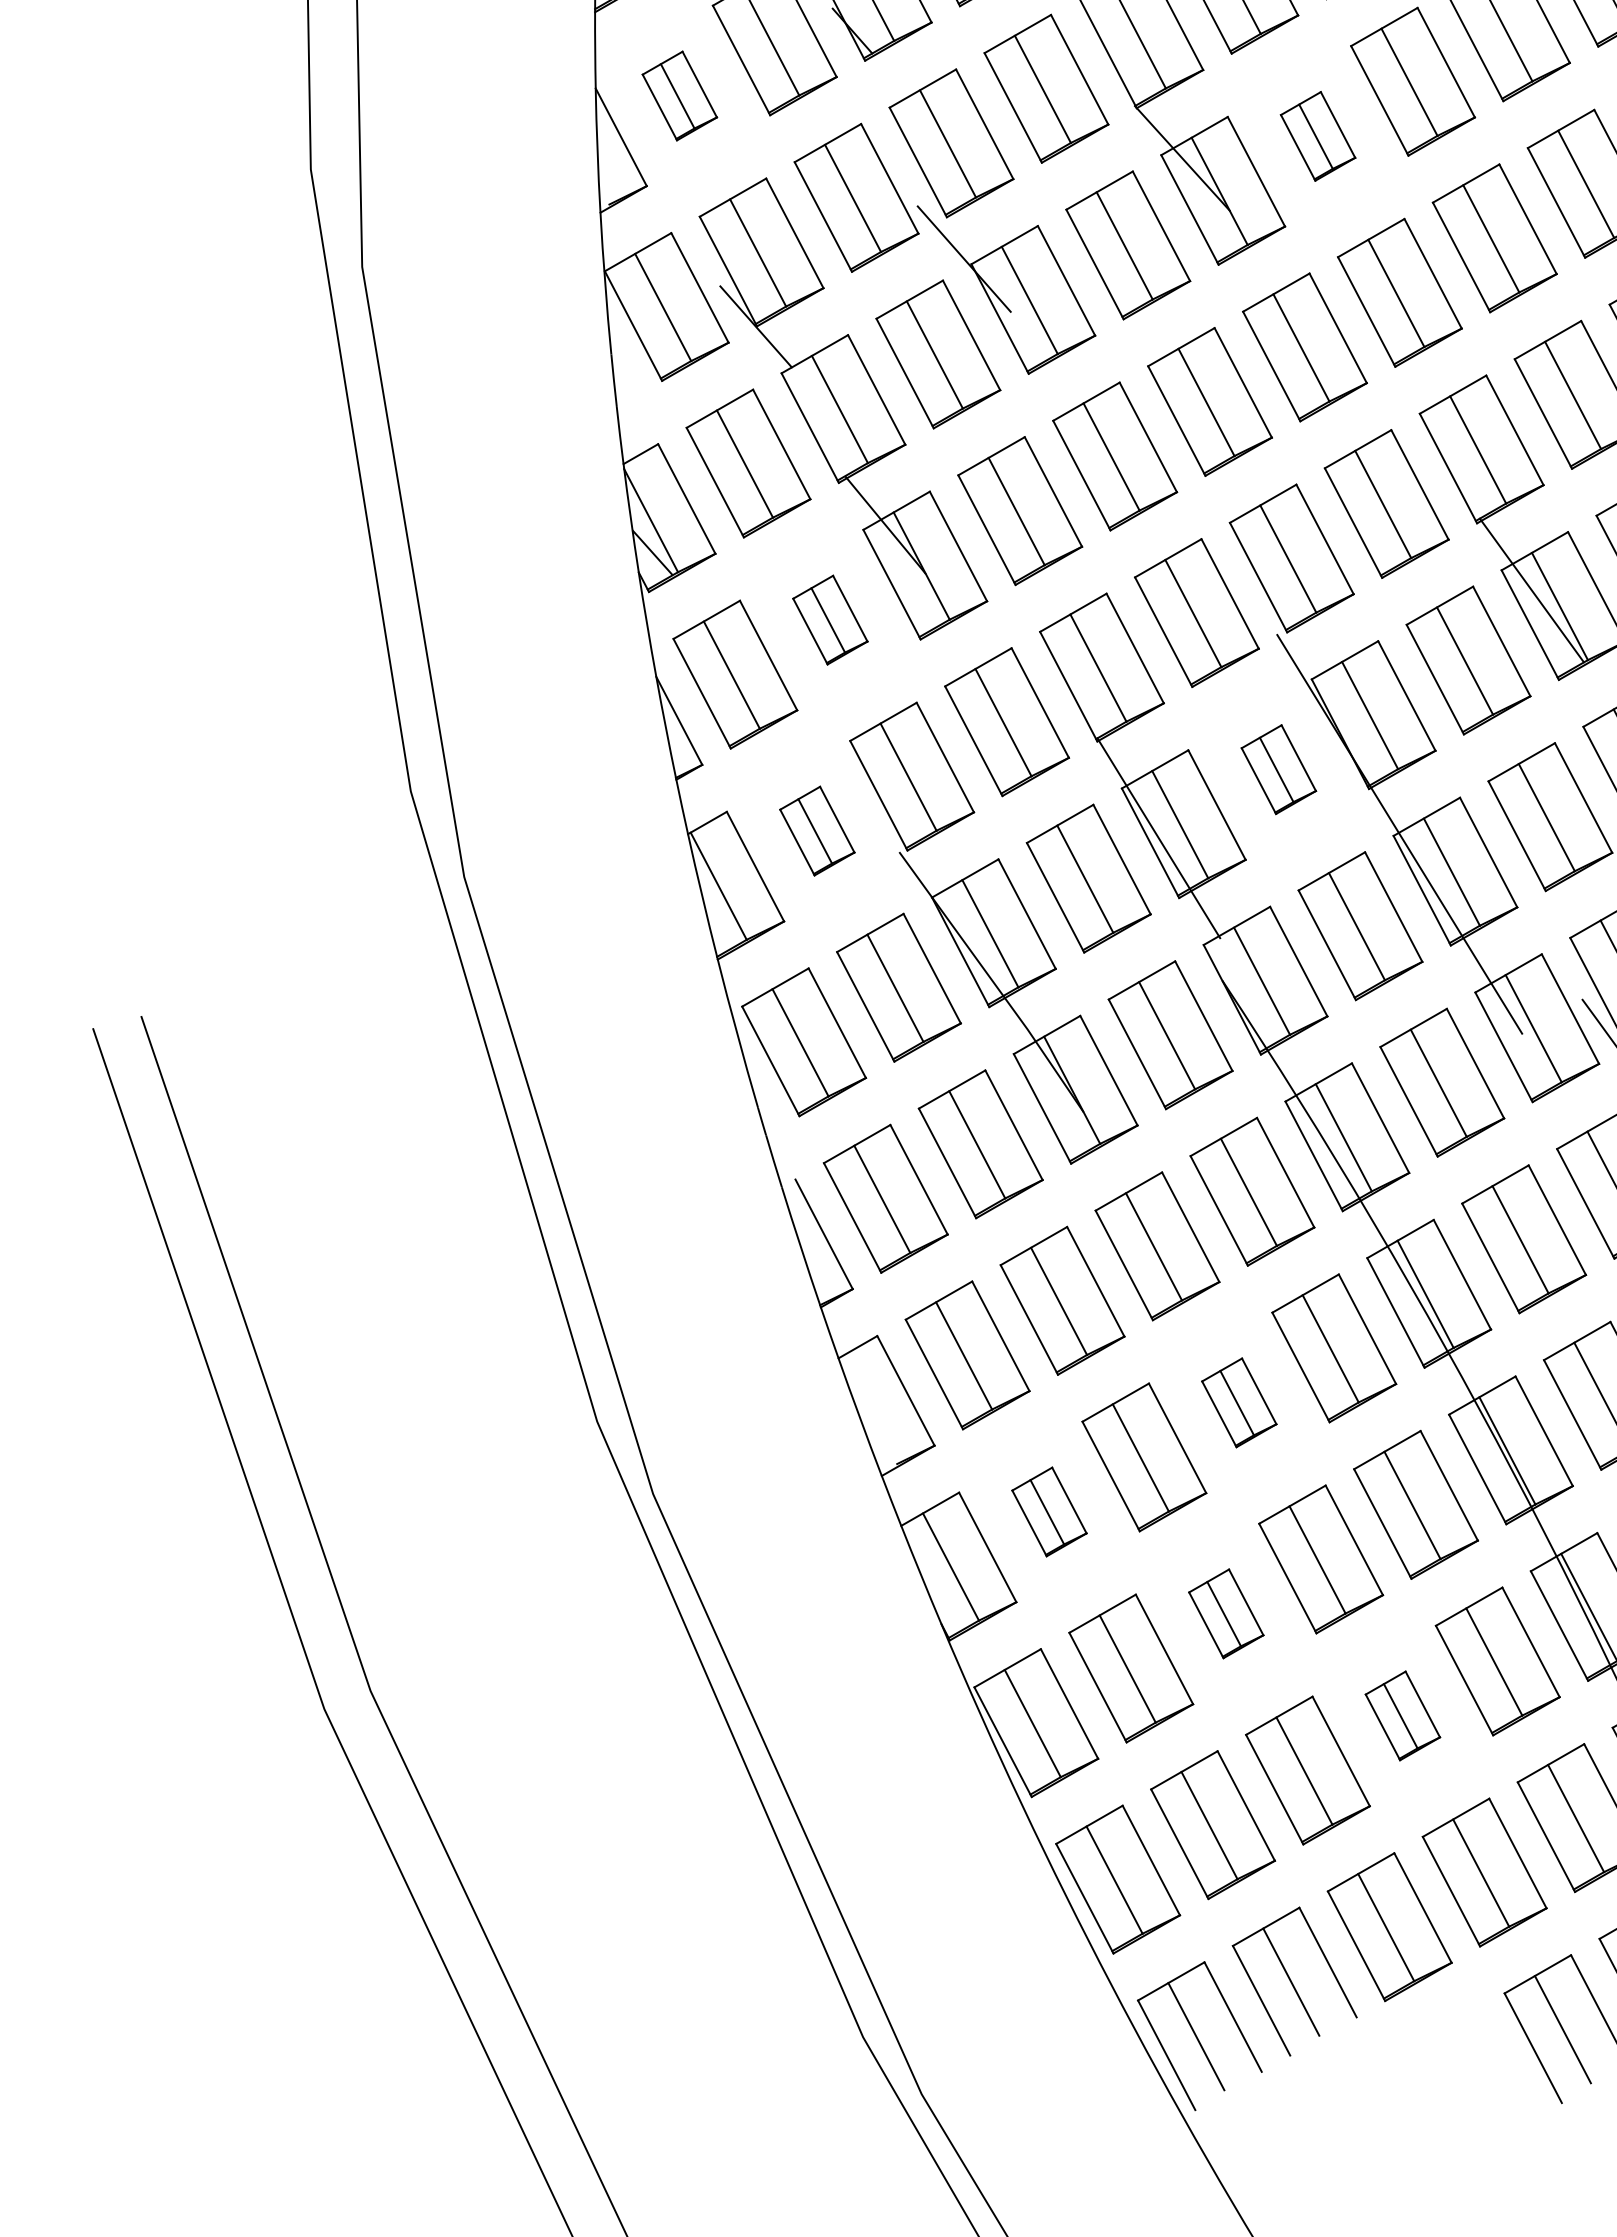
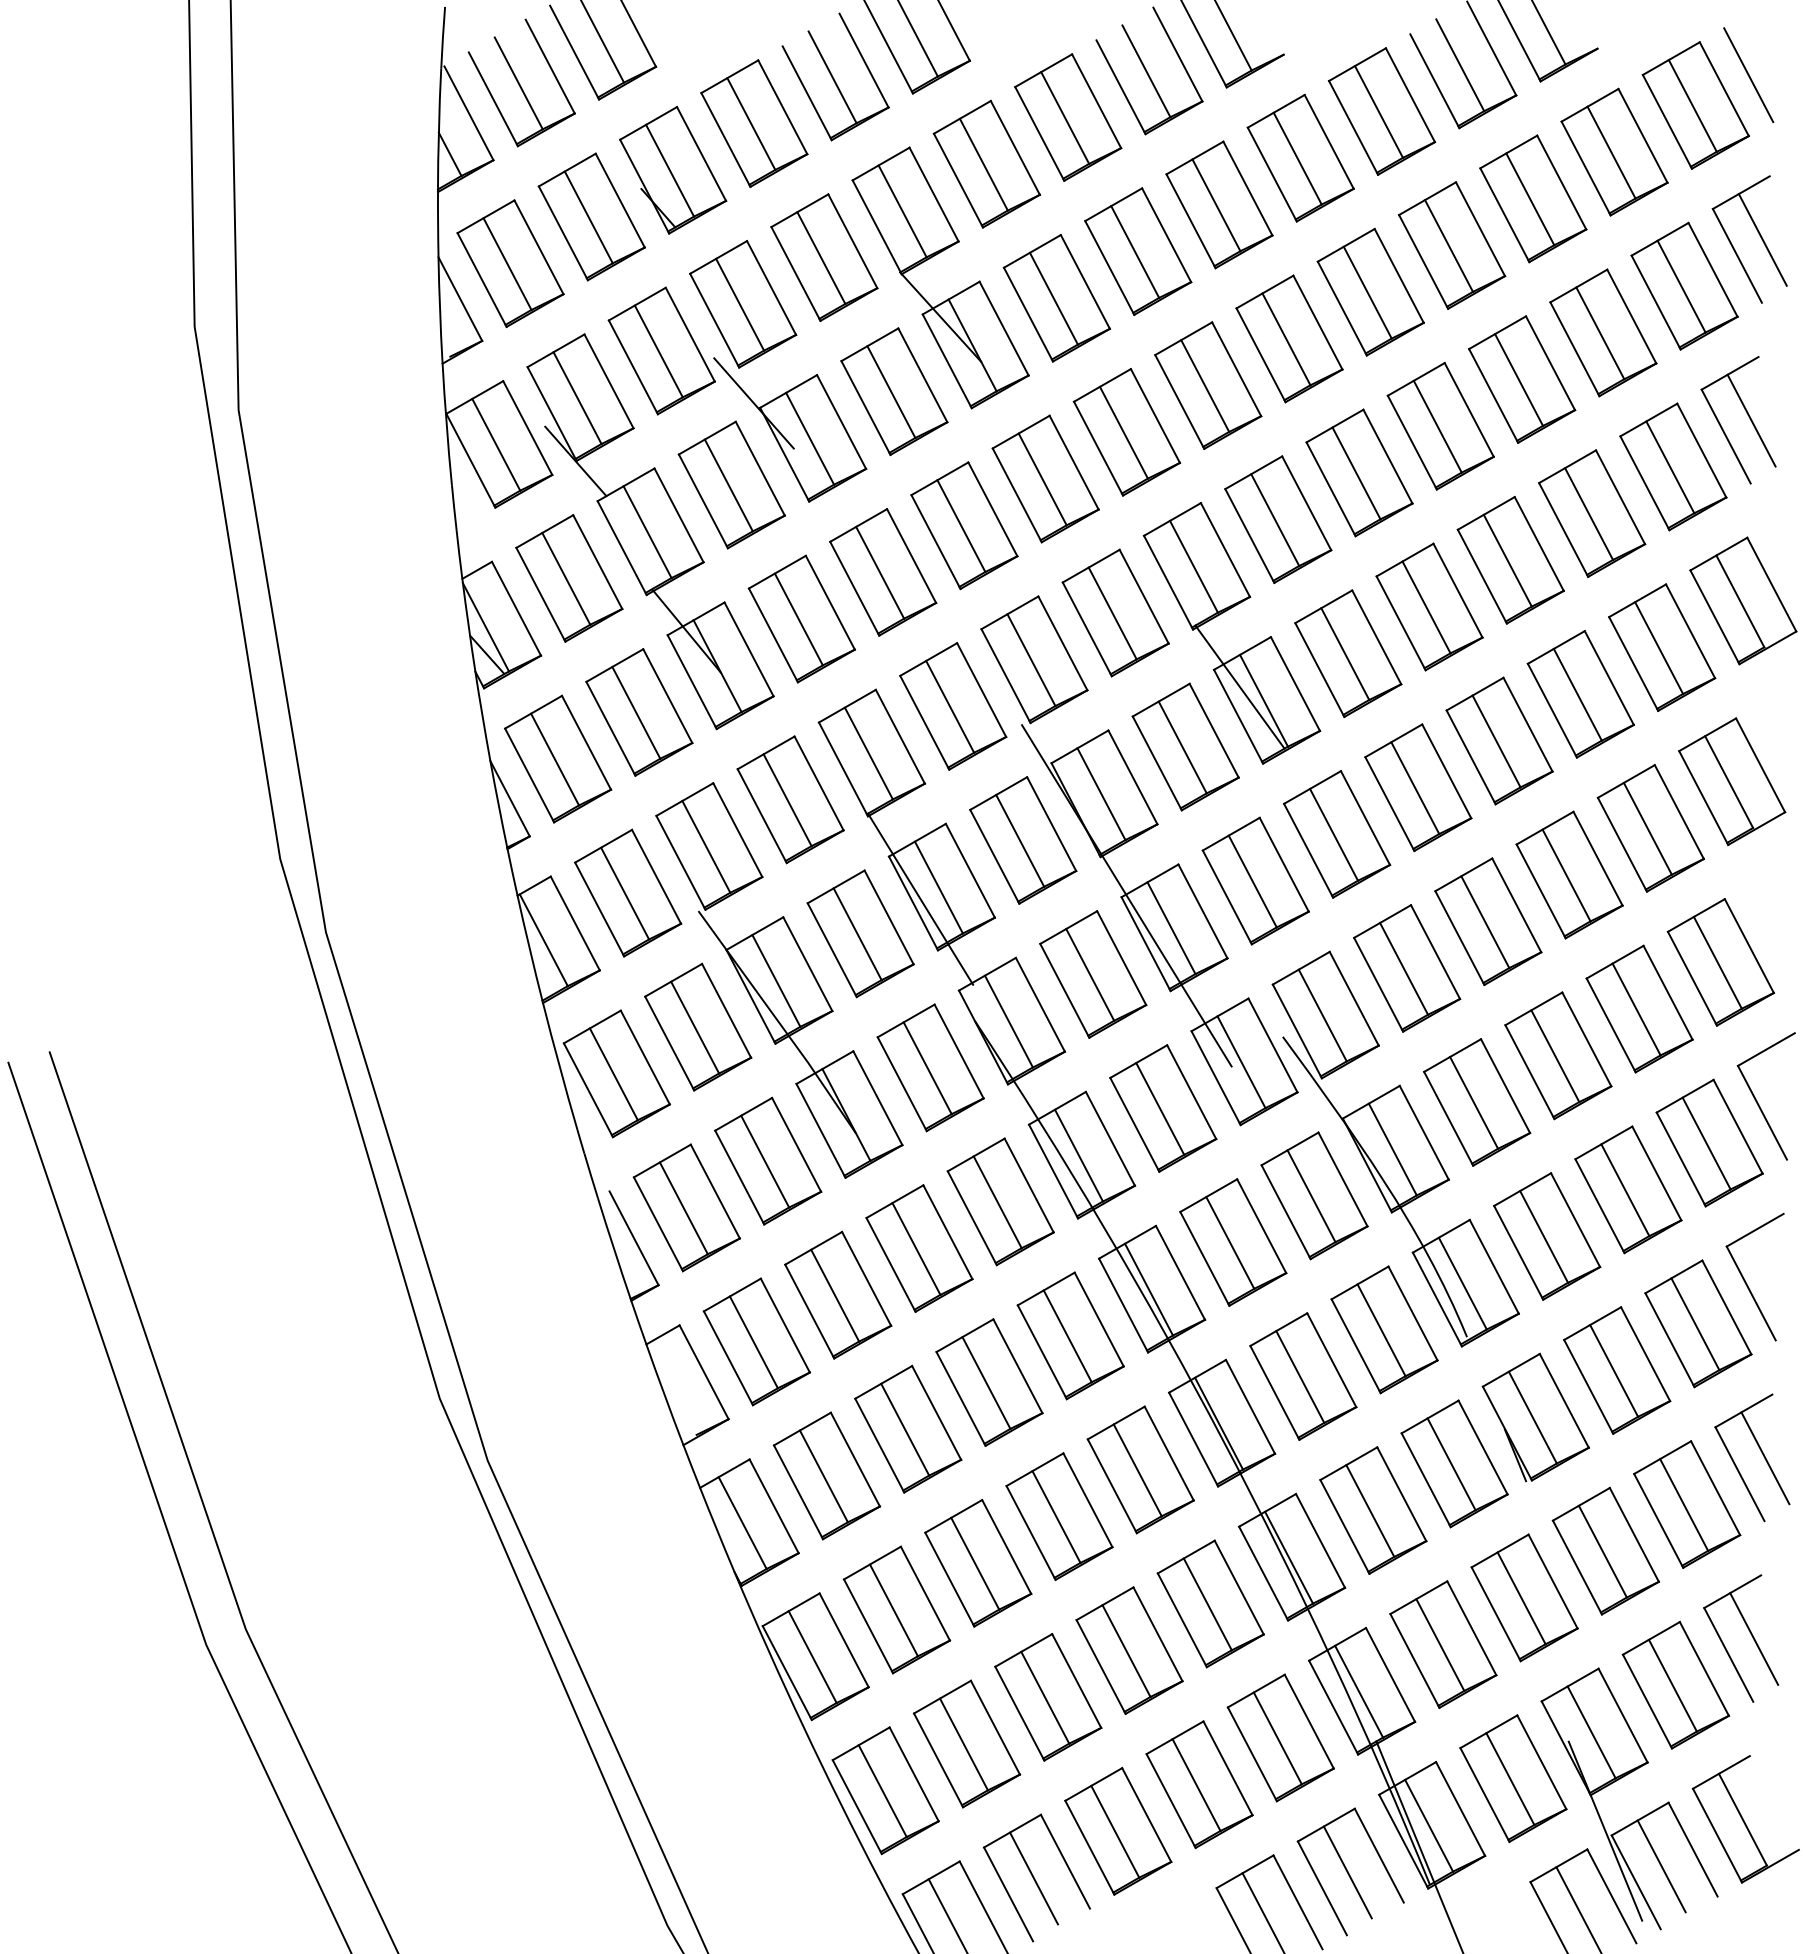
part: (679, 95) -> (510, 263), size x1.67
part: (1317, 136) -> (1056, 298), size x1.67
part: (830, 620) -> (639, 712), size x1.67
part: (1279, 769) -> (1023, 840), size x1.67
part: (817, 830) -> (628, 892), size x1.67
part: (1239, 1402) -> (989, 1382), size x1.67
part: (1048, 1511) -> (826, 1475), size x1.67
part: (1226, 1613) -> (978, 1562), size x1.67
part: (1402, 1715) -> (1129, 1650), size x1.67

